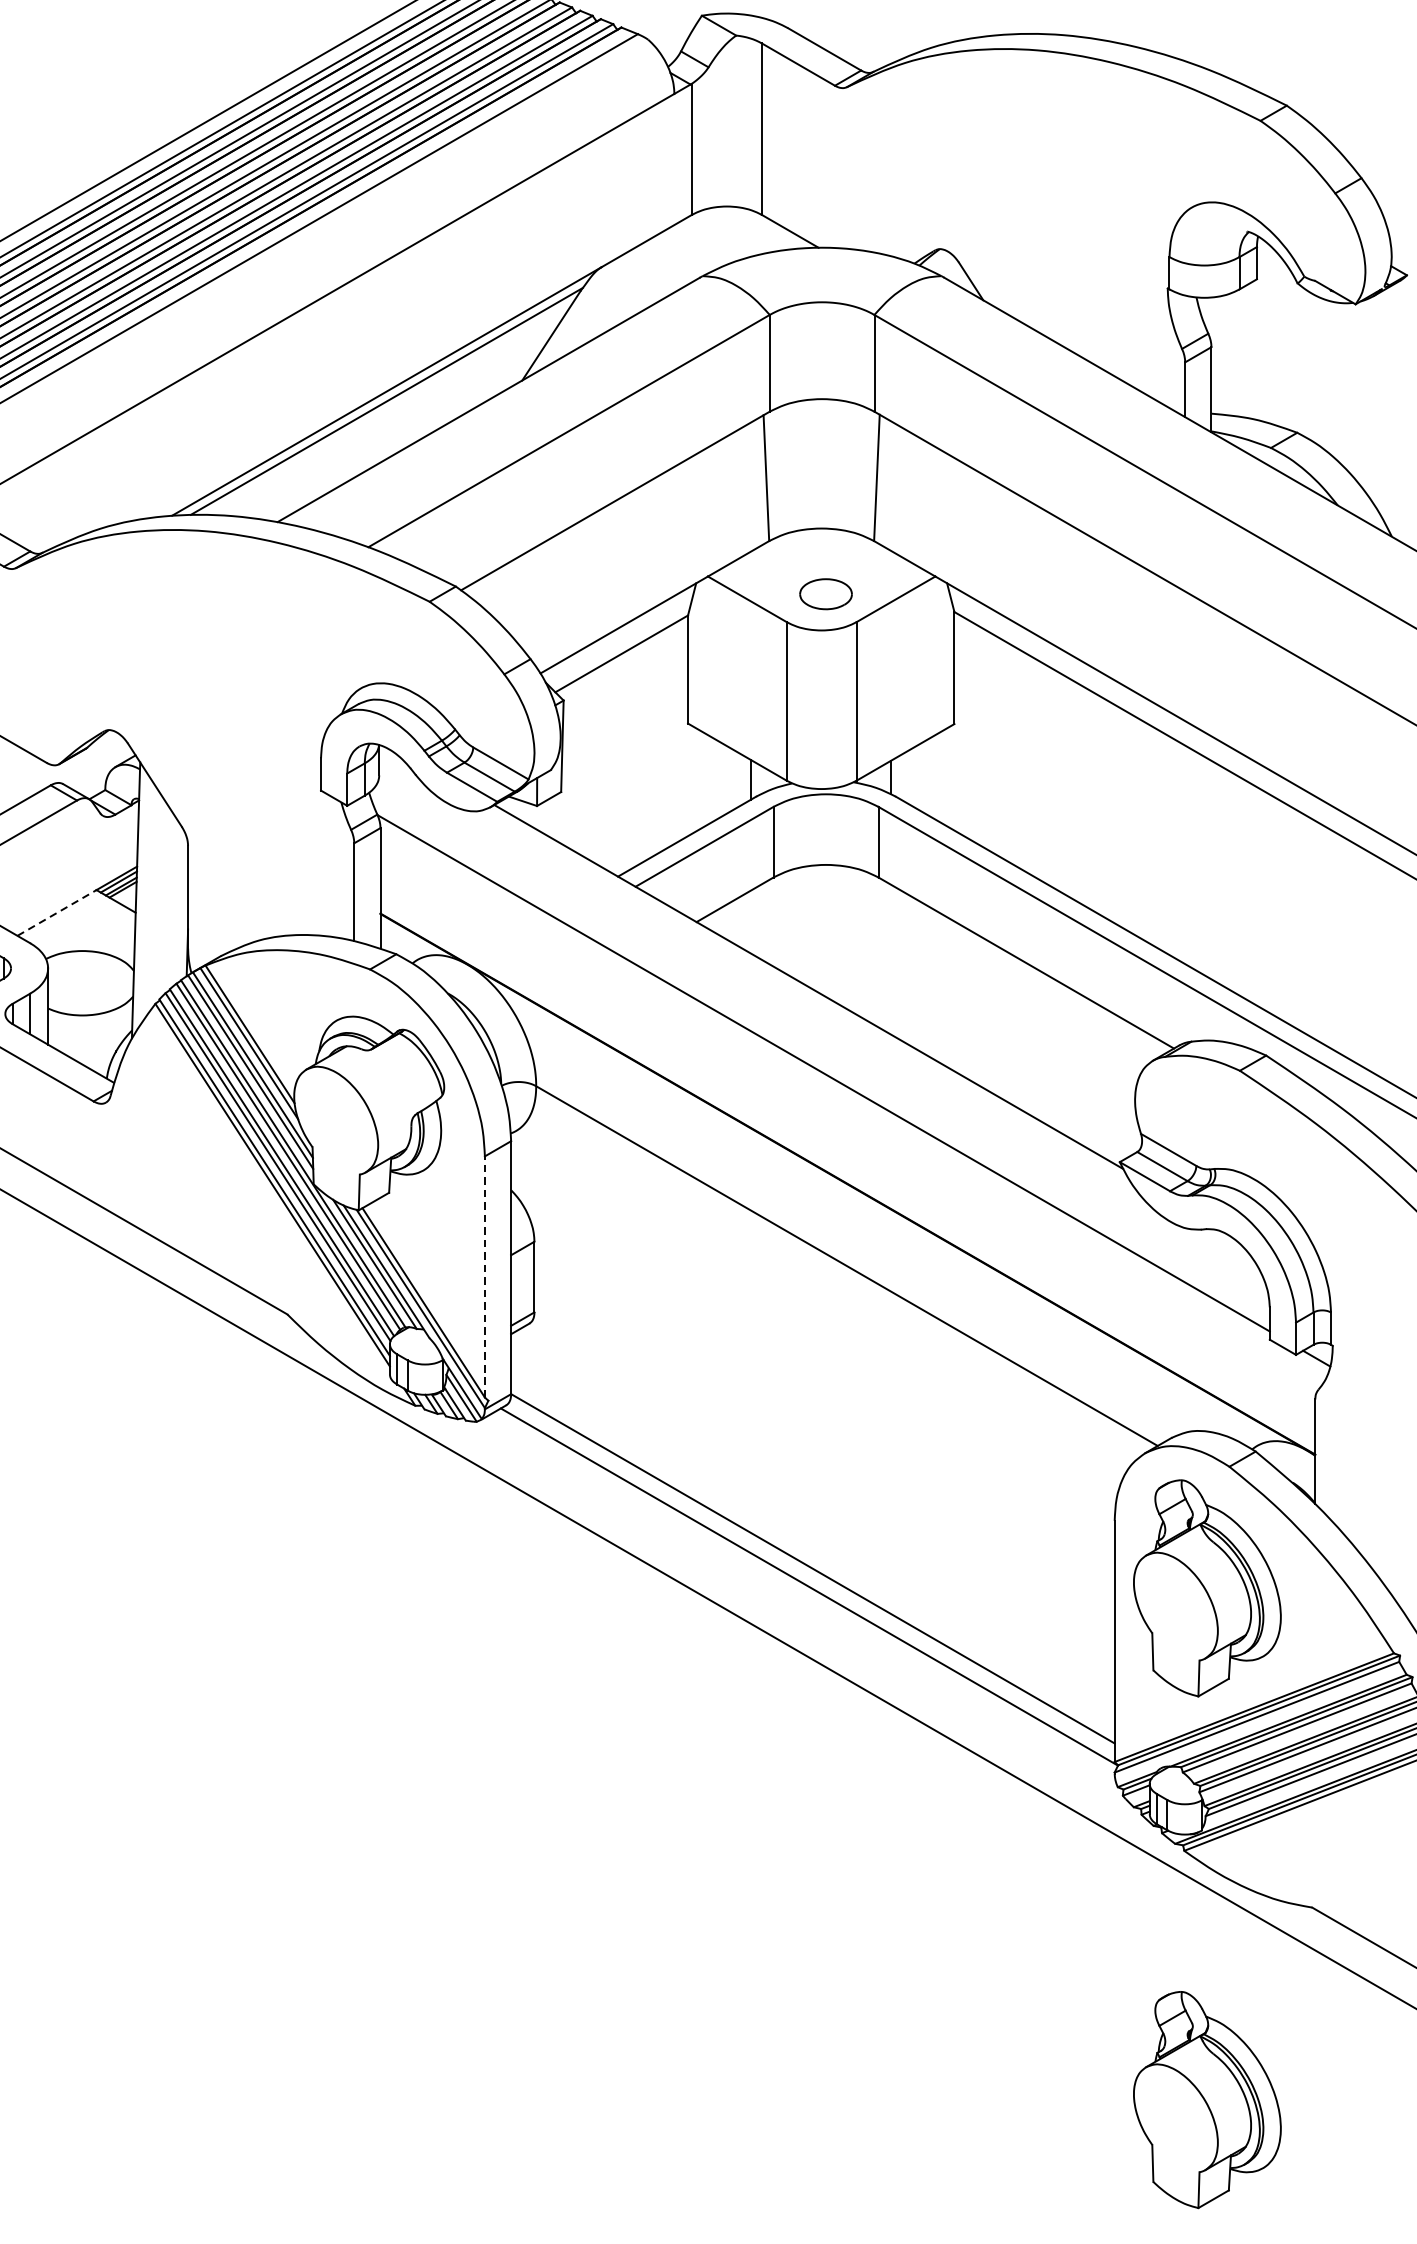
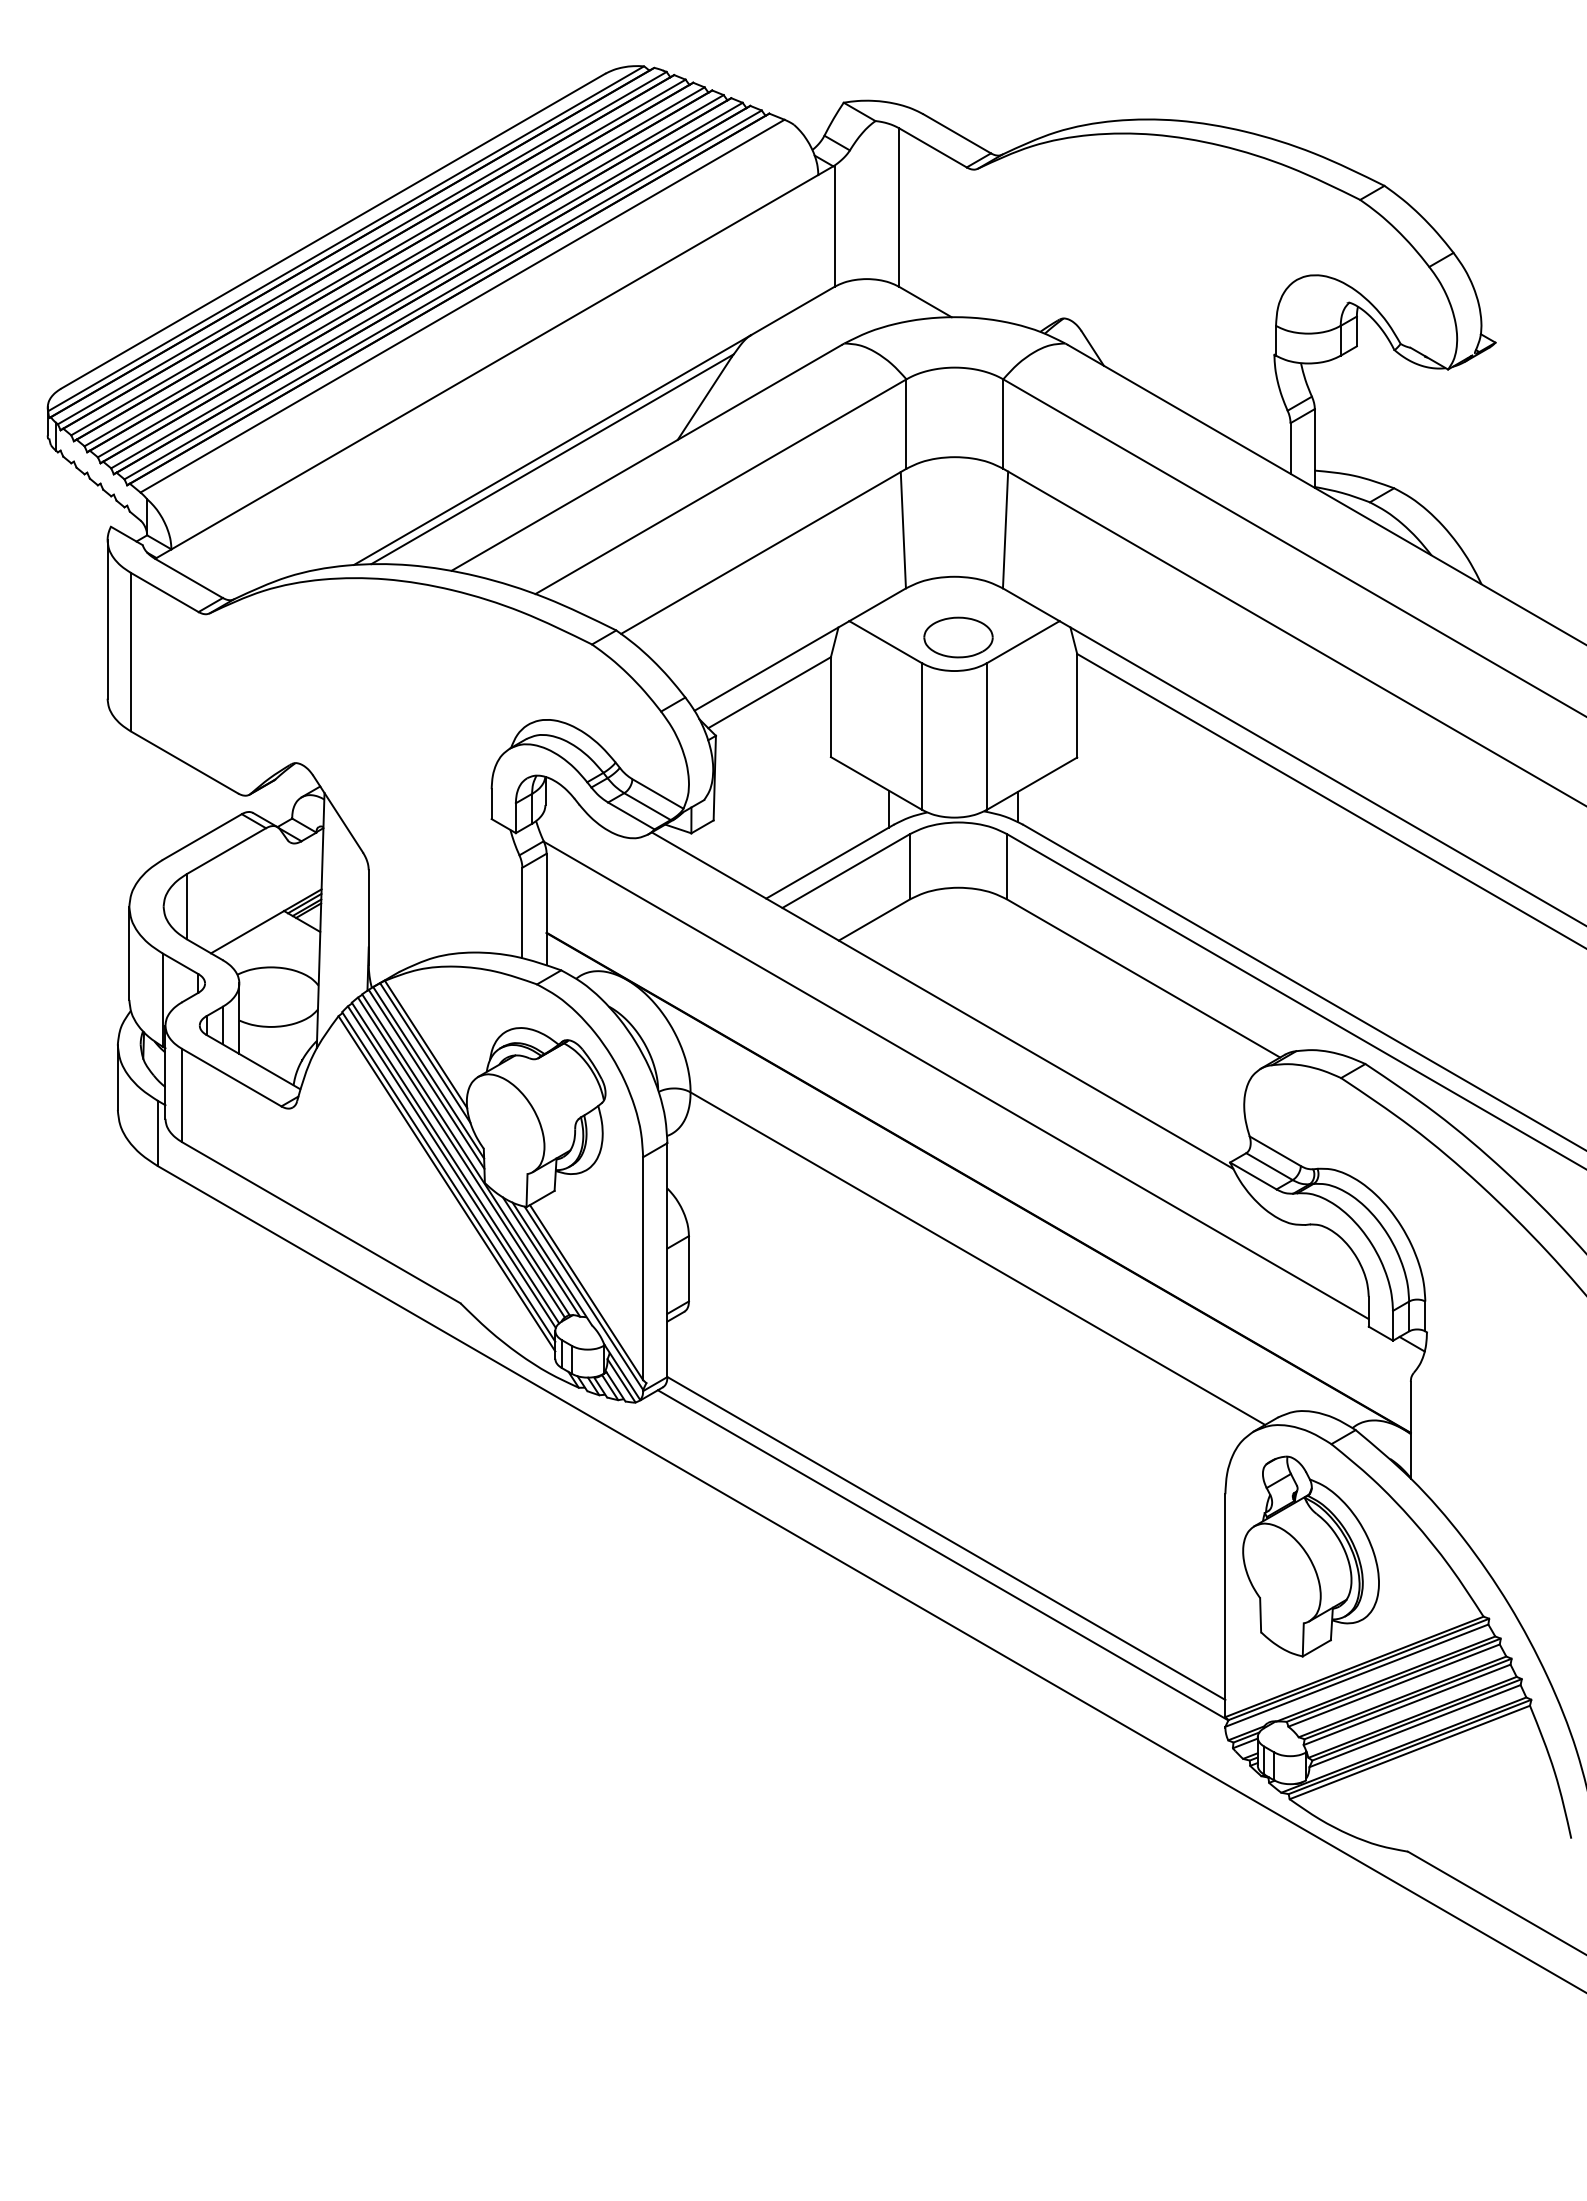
part: (826, 594) -> (958, 637), size x1.43
line: (58, 912) -> (248, 931), dashed -> solid
line: (485, 1276) -> (643, 1268), dashed -> solid
part: (1206, 2099) -> (1310, 2029), removed

